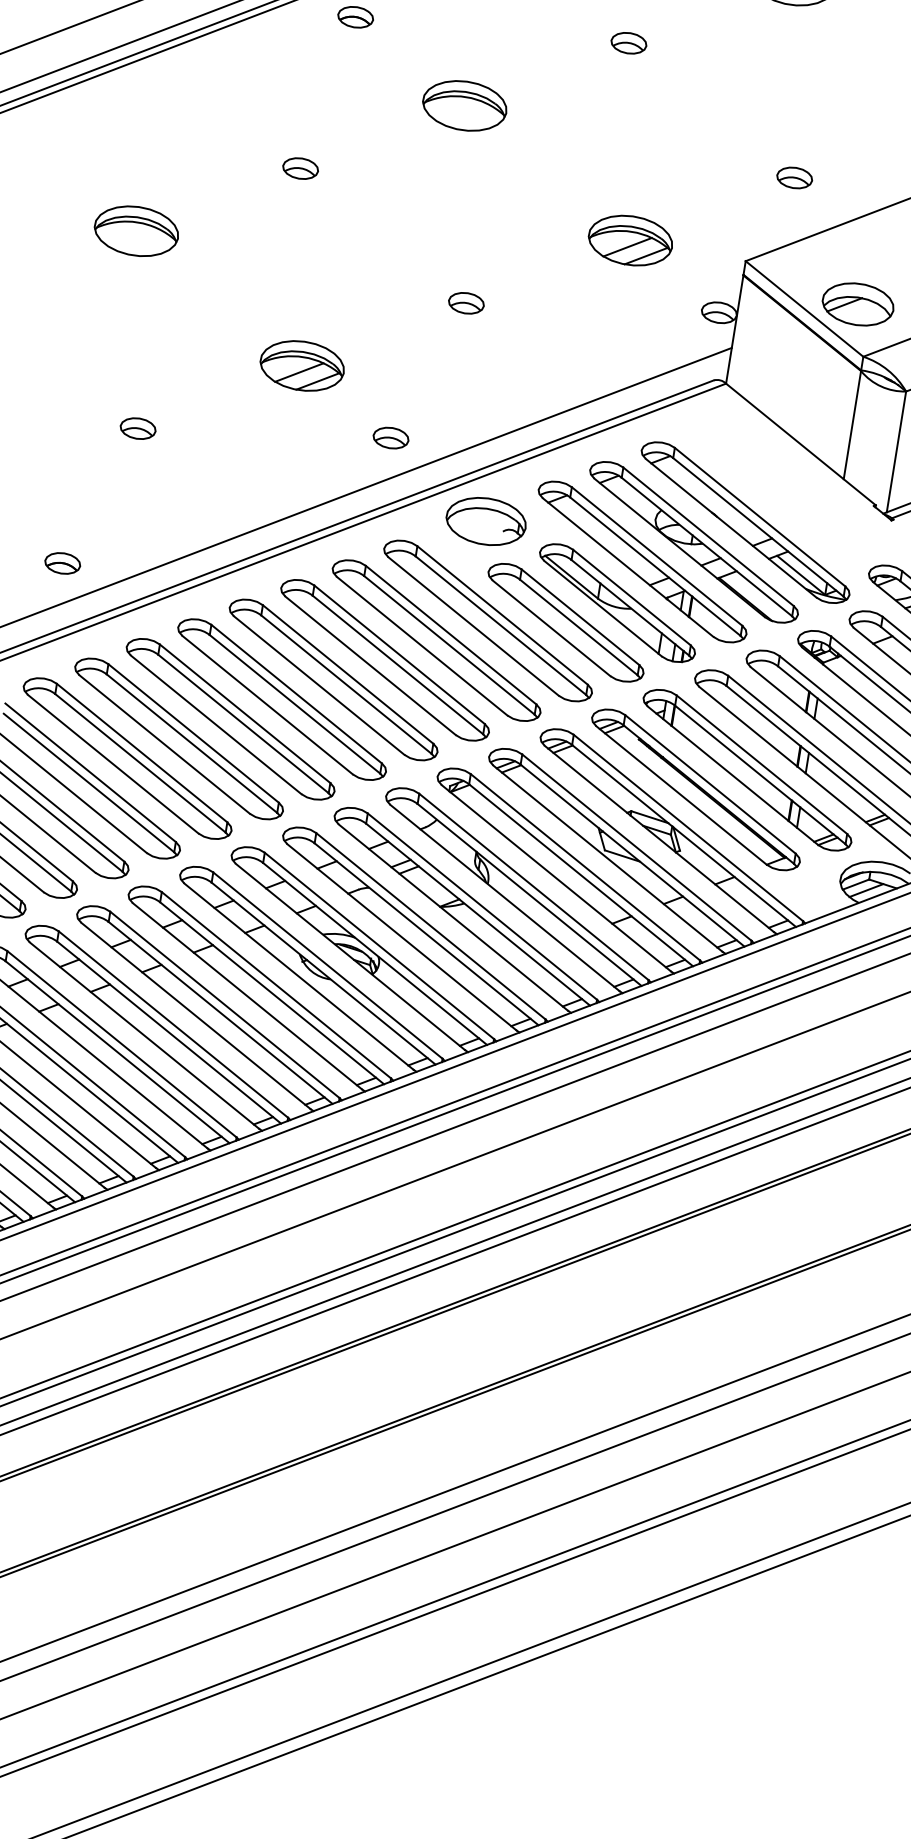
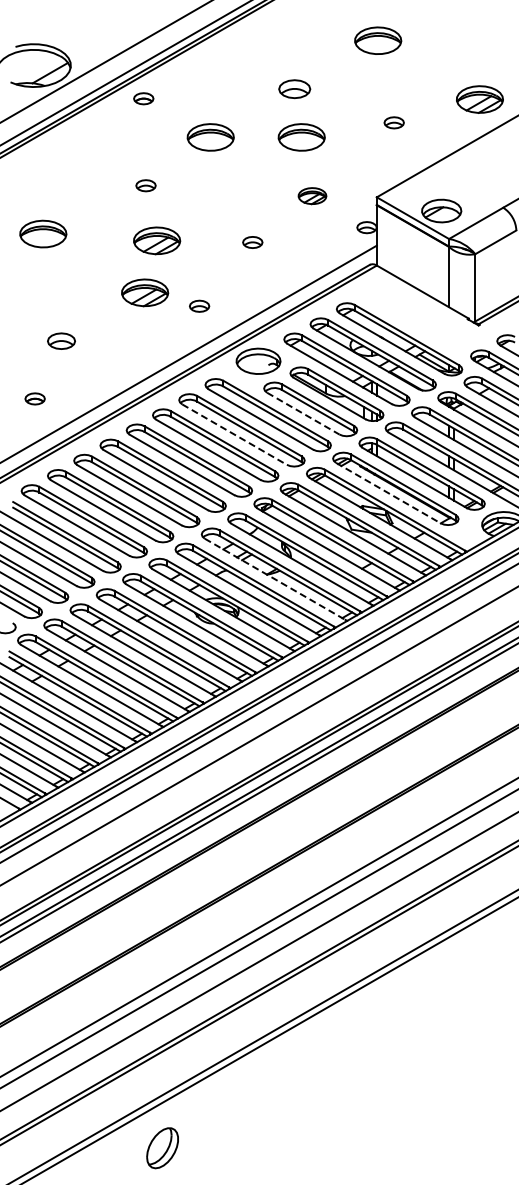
part: (627, 41) -> (293, 88), size x1.6
part: (627, 132) -> (301, 137), added
part: (299, 167) -> (145, 185), moved
part: (793, 177) -> (393, 122), moved
part: (630, 239) -> (312, 195), size x0.6
part: (339, 275) -> (157, 240), added
part: (465, 303) -> (252, 242), moved
part: (136, 427) -> (60, 340), size x1.4
part: (391, 436) -> (199, 305), moved
part: (61, 562) -> (34, 398), moved
line: (551, 628) -> (303, 413), solid -> dashed
line: (423, 646) -> (235, 434), solid -> dashed
line: (681, 796) -> (388, 493), solid -> dashed
line: (453, 917) -> (275, 579), solid -> dashed

